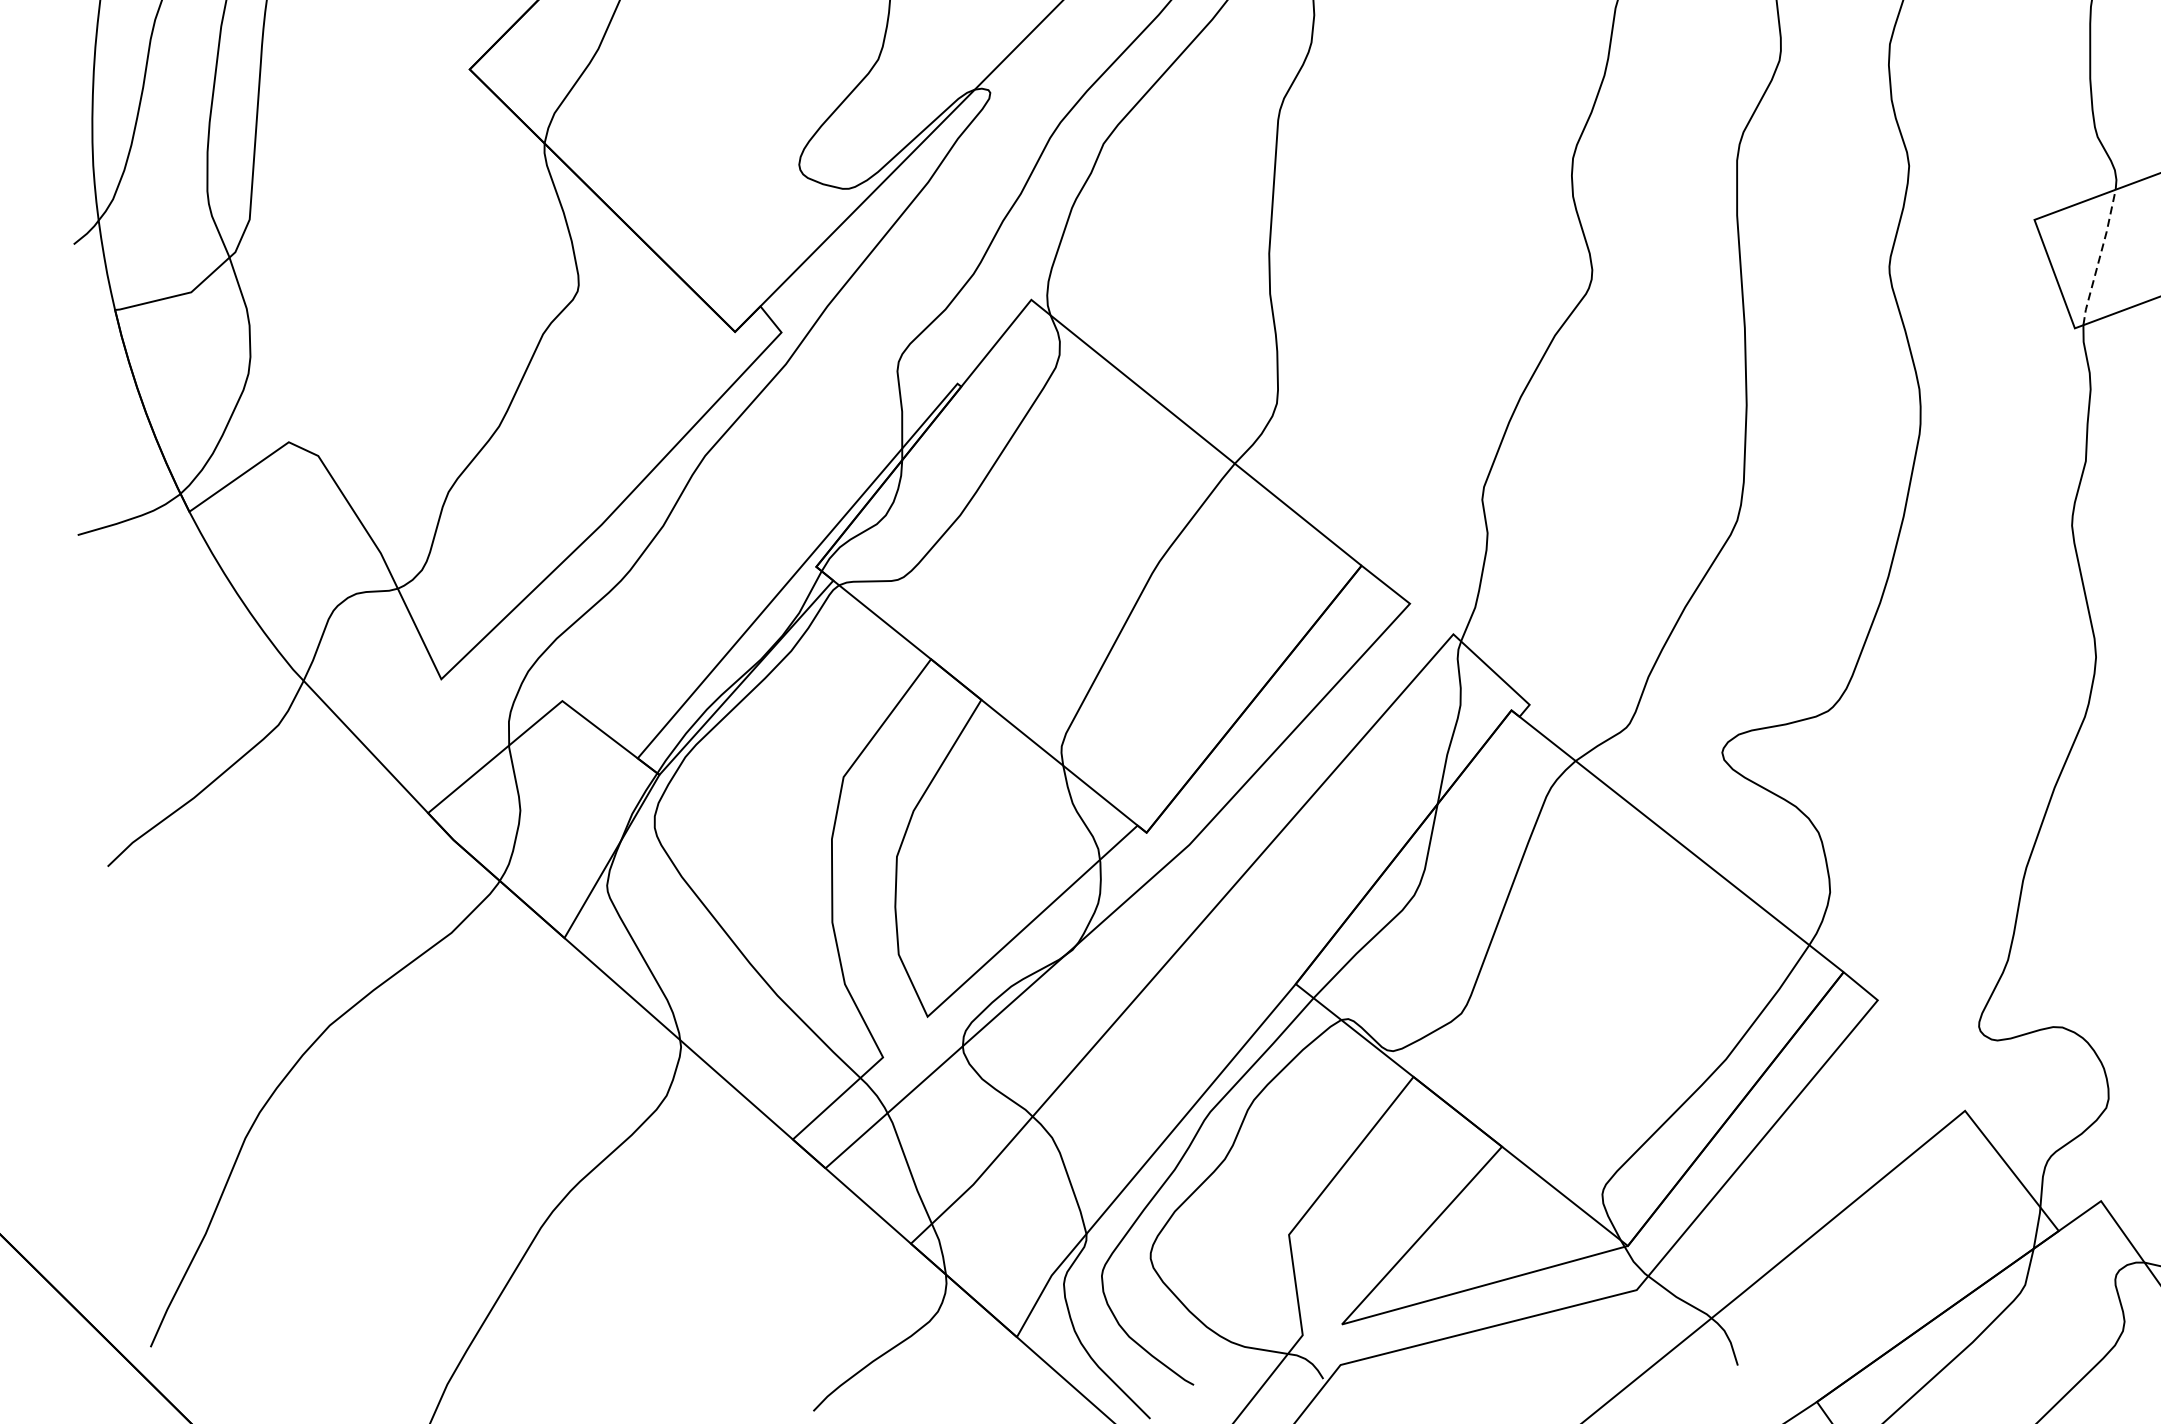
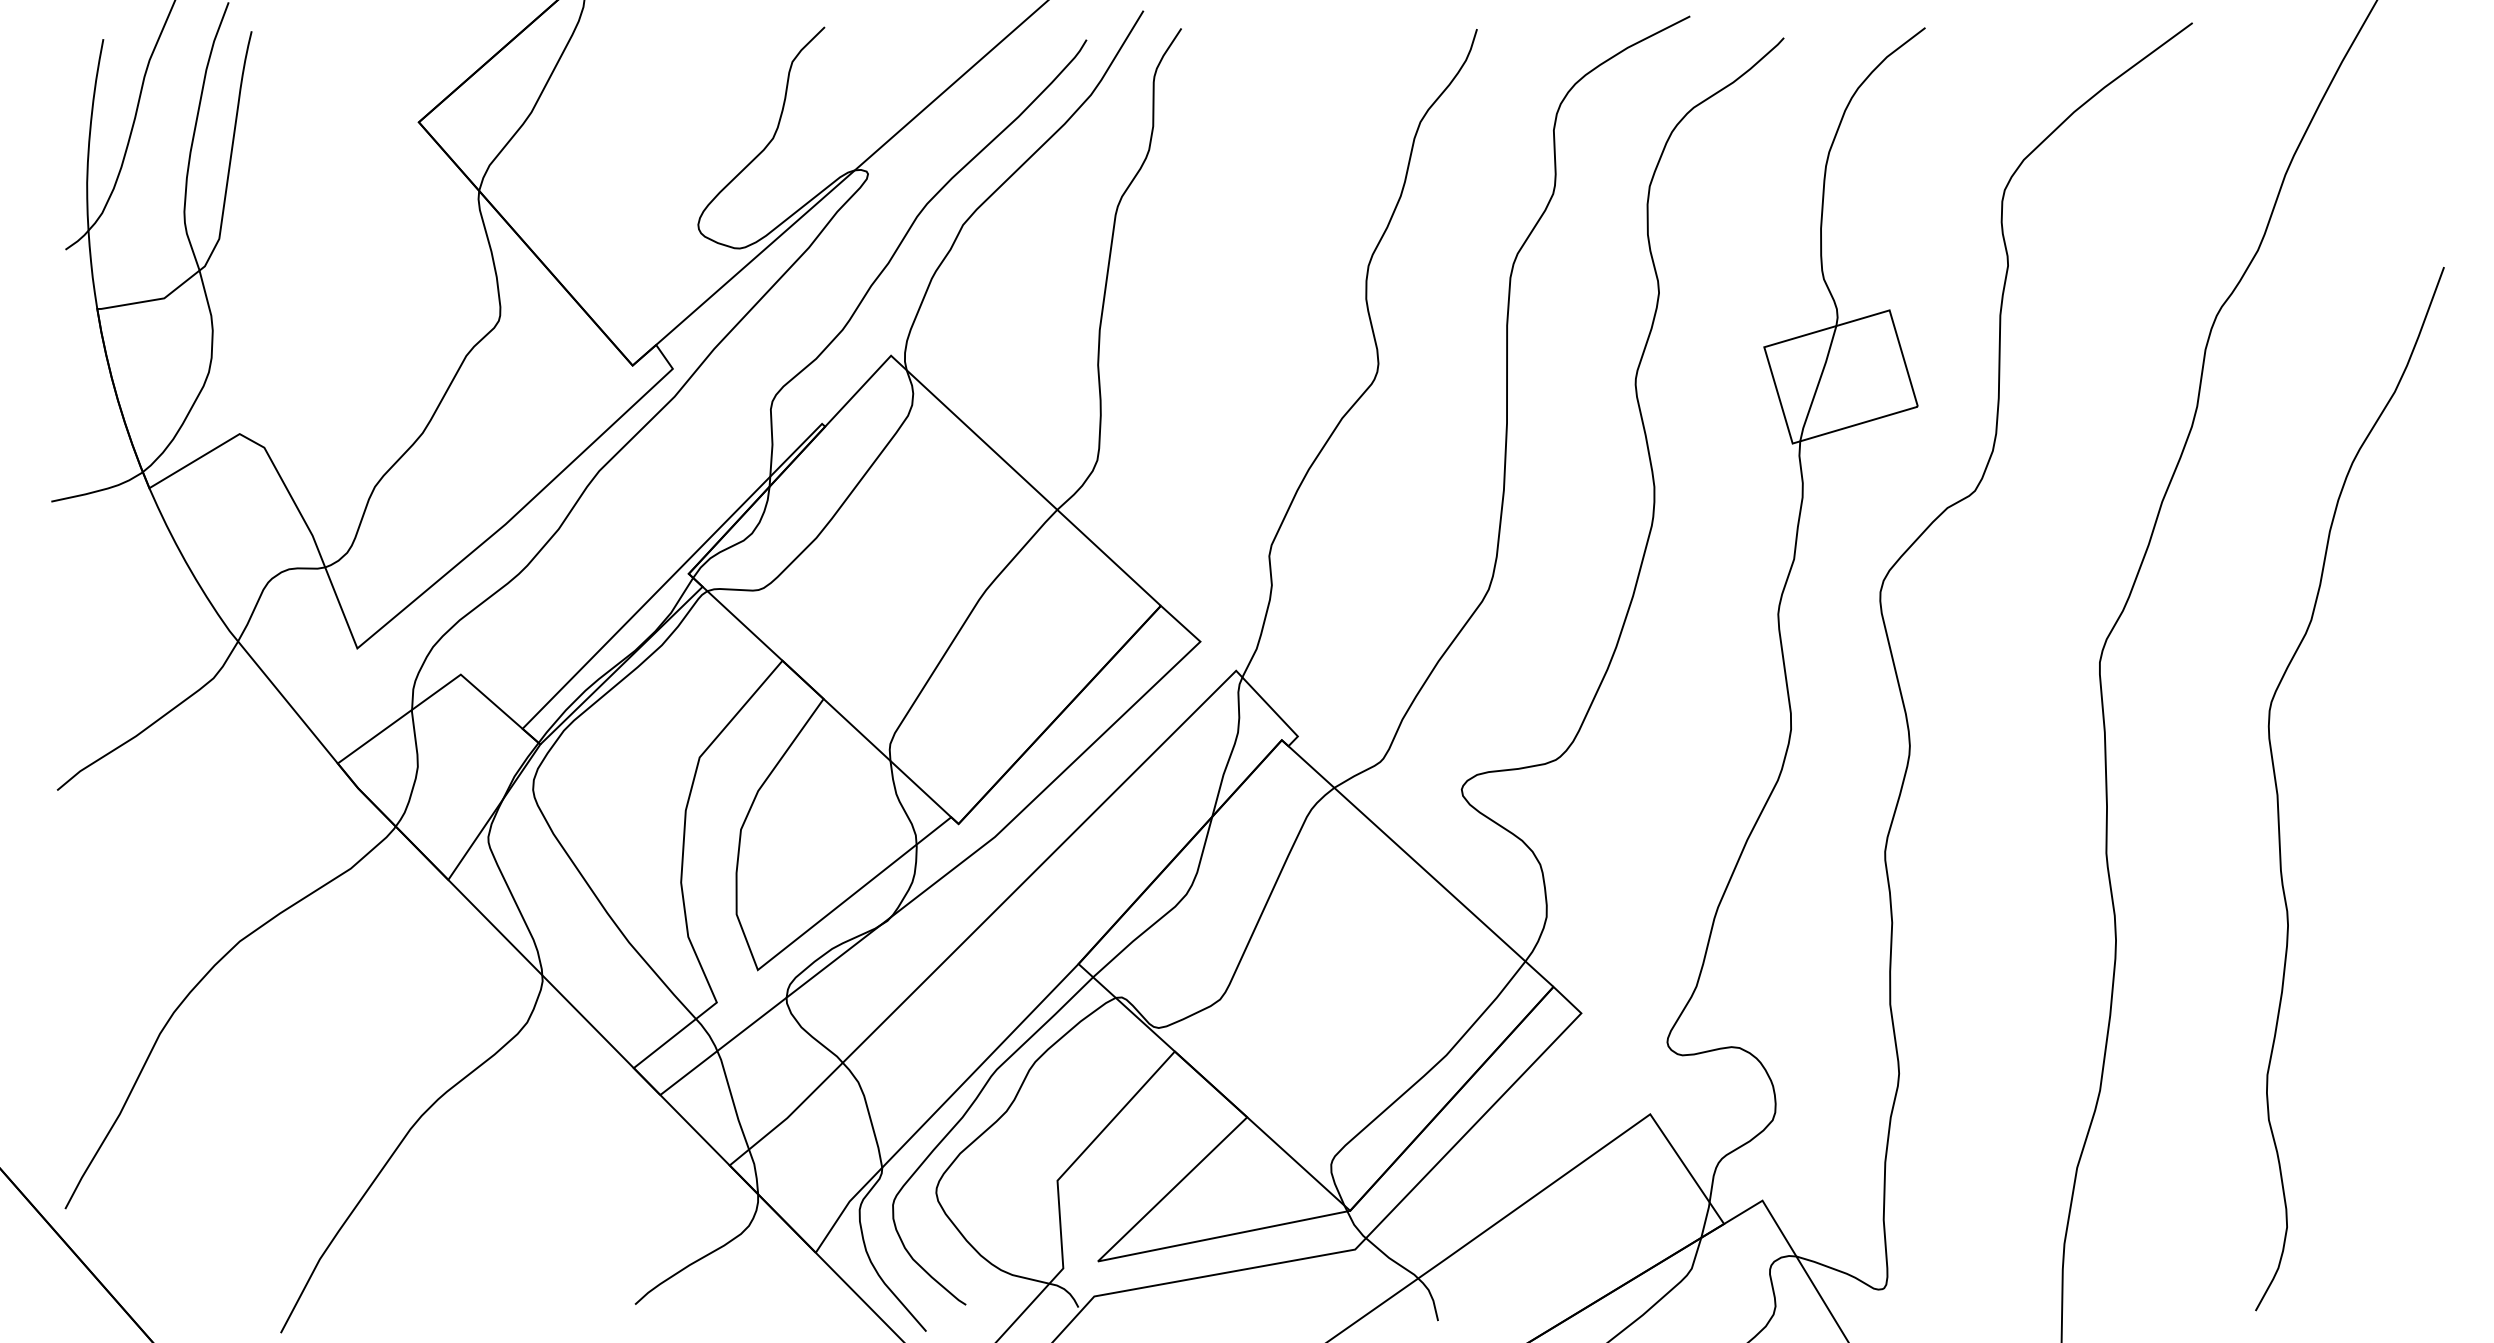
line: (2099, 257) -> (1818, 383), dashed -> solid

